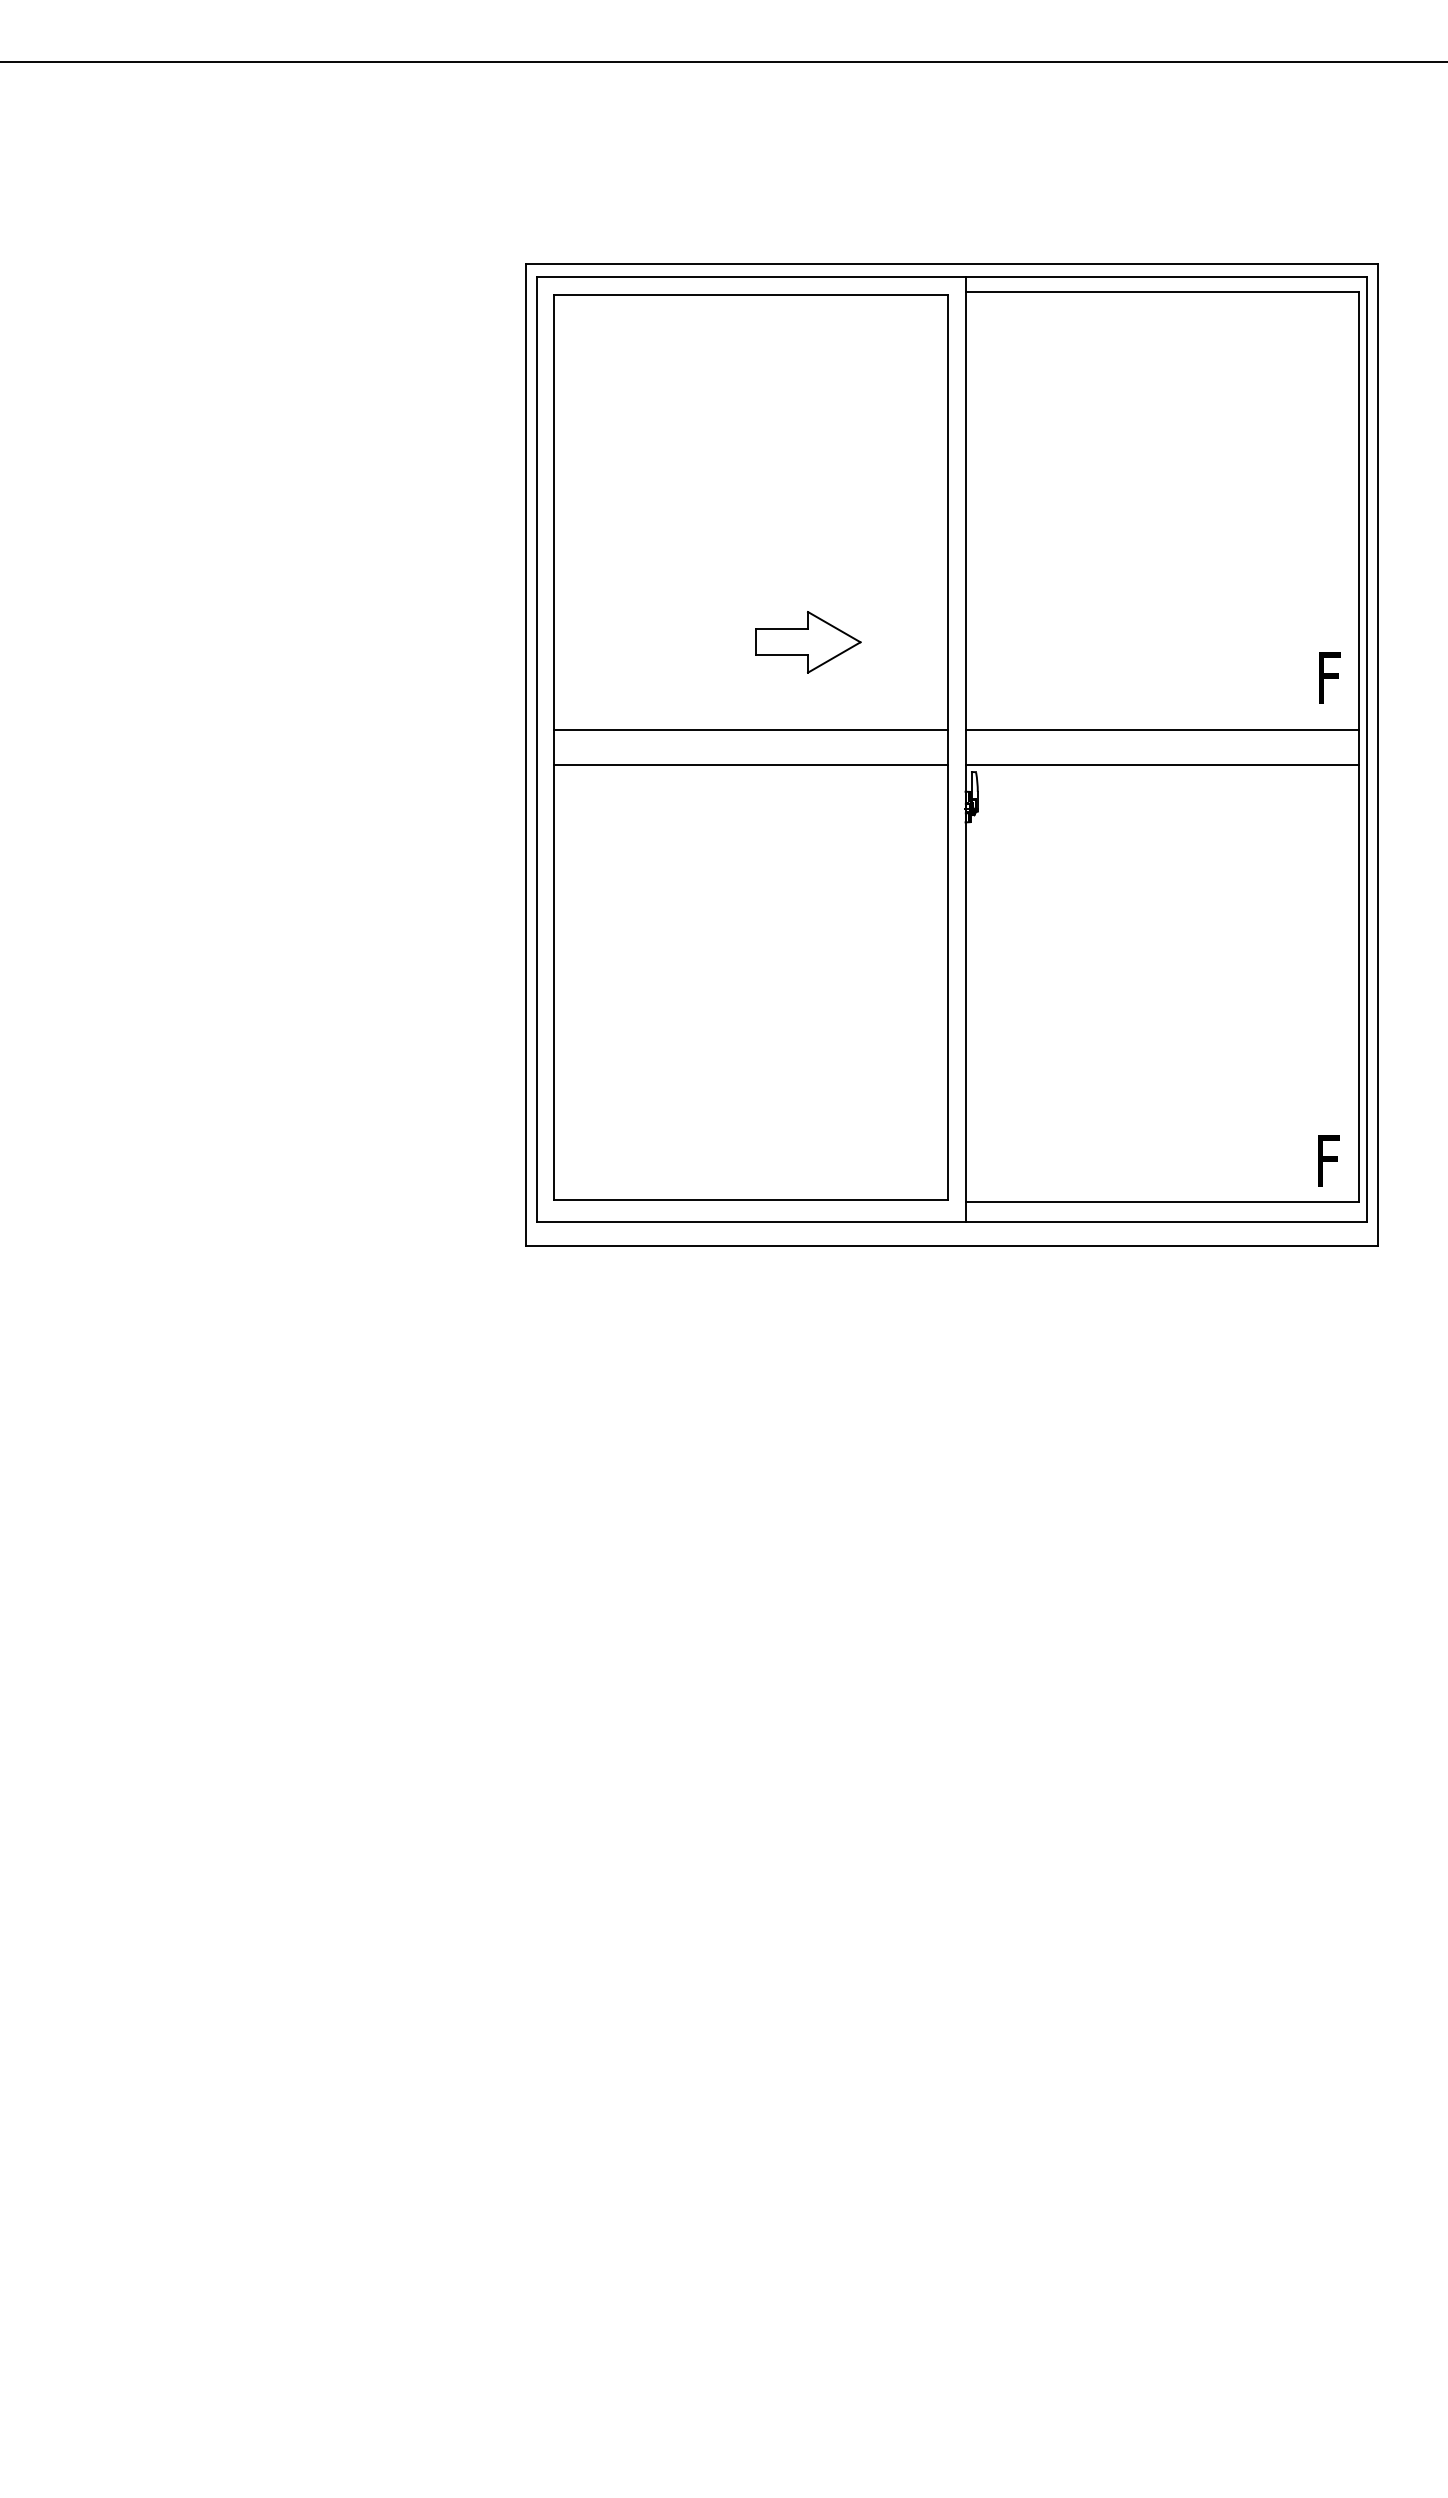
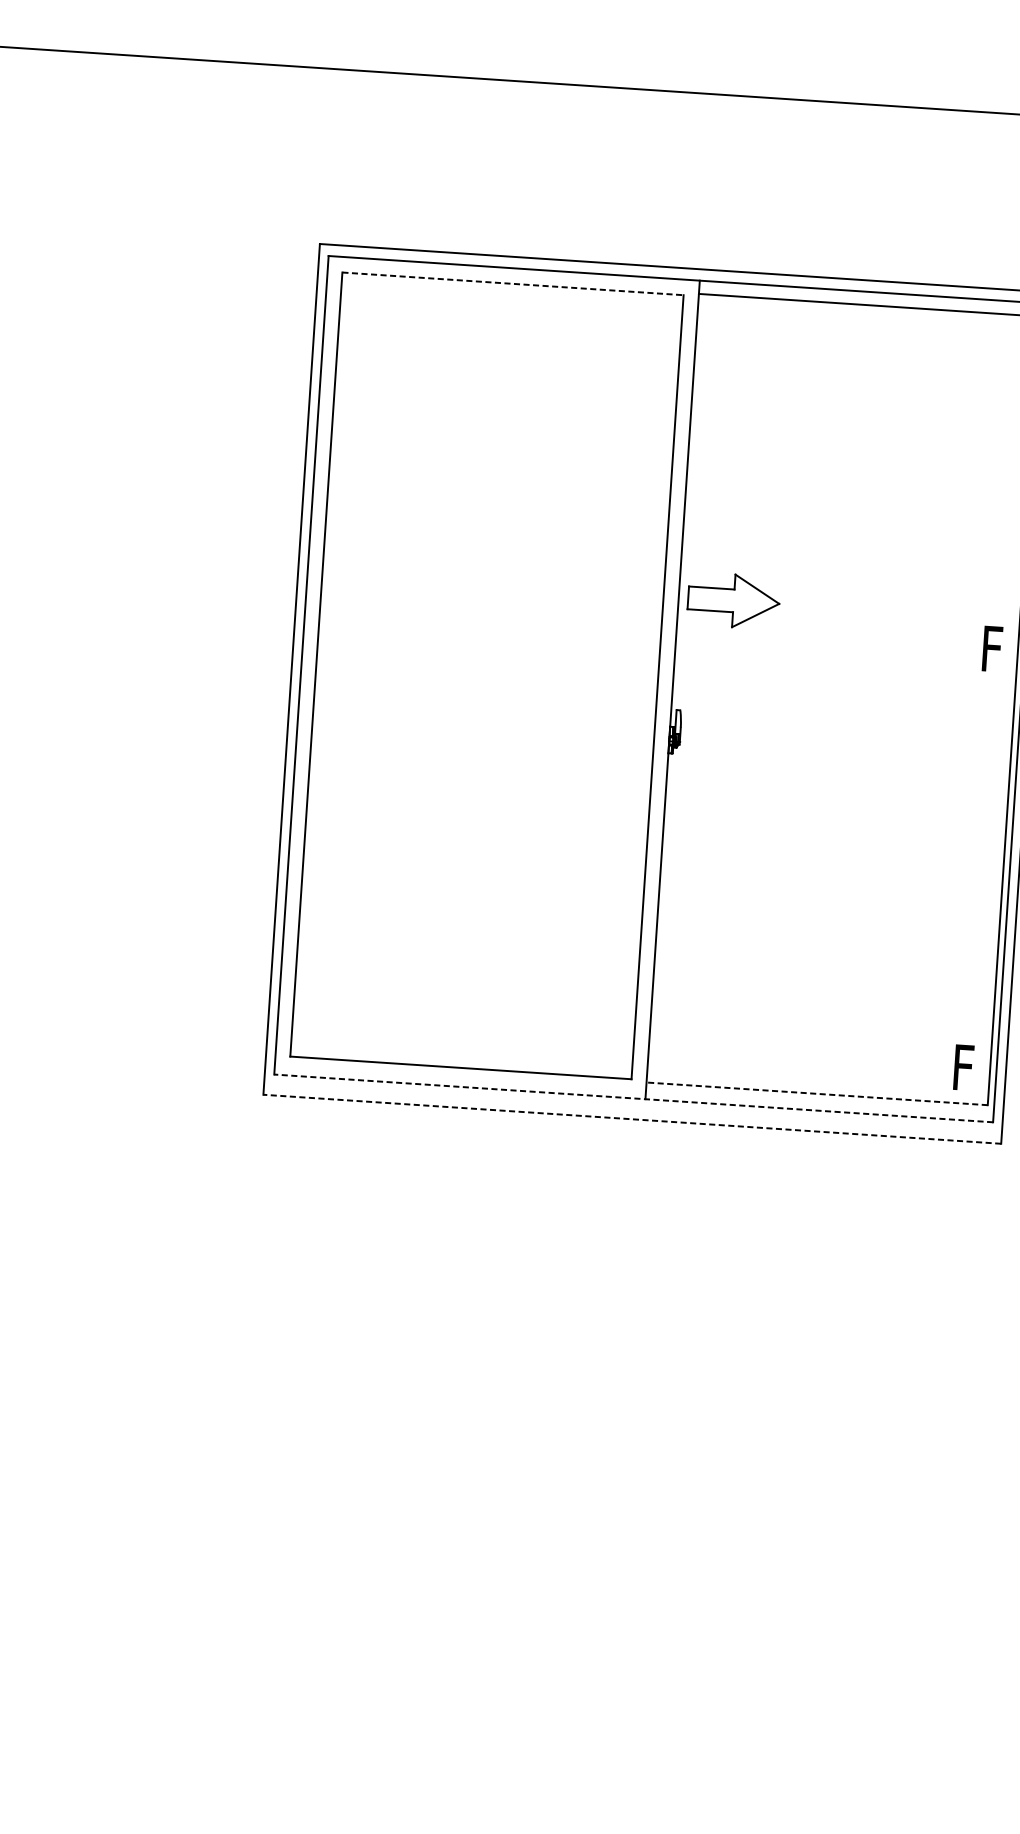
line: (751, 294) -> (513, 283), solid -> dashed
part: (808, 642) -> (734, 601), moved
line: (751, 729) -> (488, 660), removed
line: (1162, 729) -> (844, 684), removed
line: (751, 764) -> (486, 690), removed
line: (1162, 764) -> (842, 714), removed
line: (1162, 1202) -> (817, 1093), solid -> dashed
line: (951, 1221) -> (633, 1098), solid -> dashed
line: (951, 1245) -> (631, 1119), solid -> dashed

